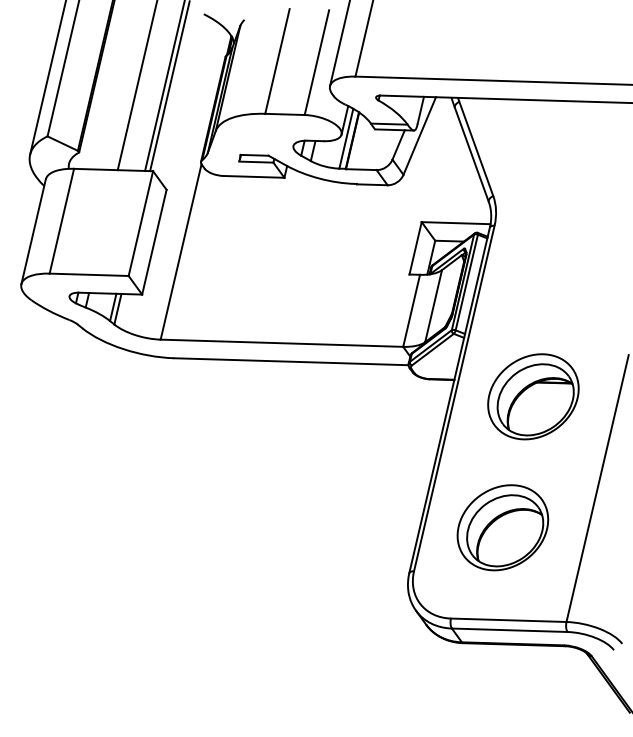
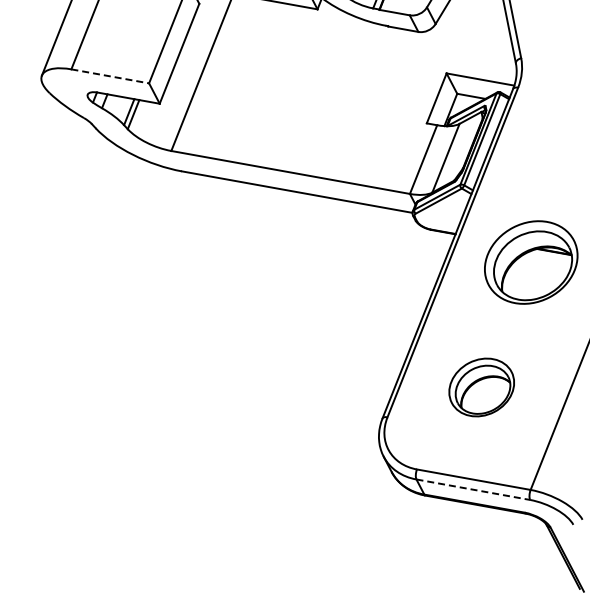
line: (89, 274) -> (110, 76), solid -> dashed
part: (502, 527) -> (481, 387), size x0.7
line: (509, 630) -> (473, 489), solid -> dashed

